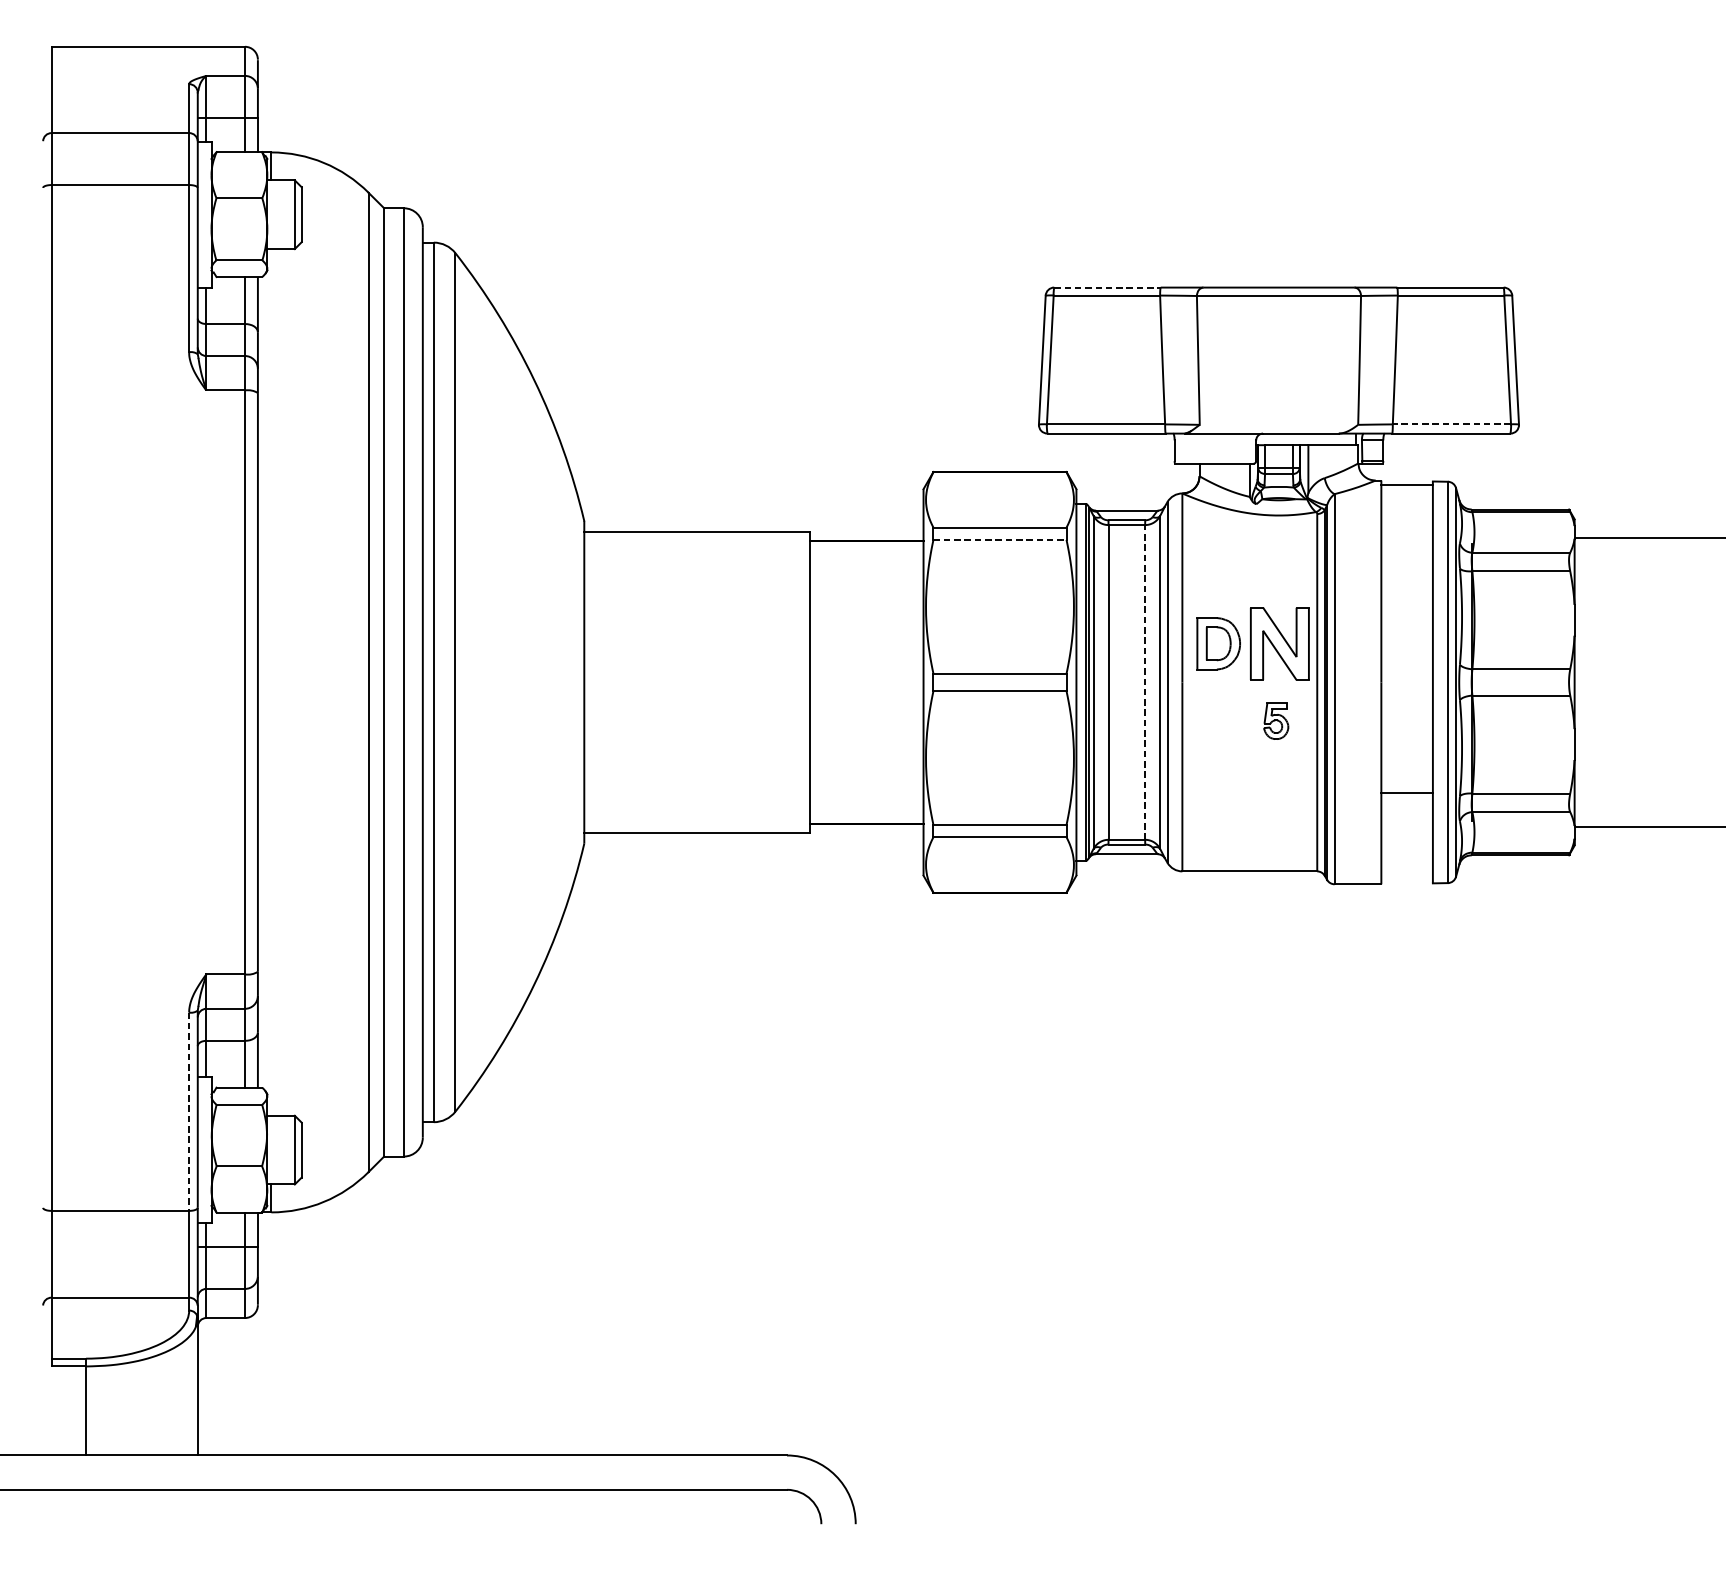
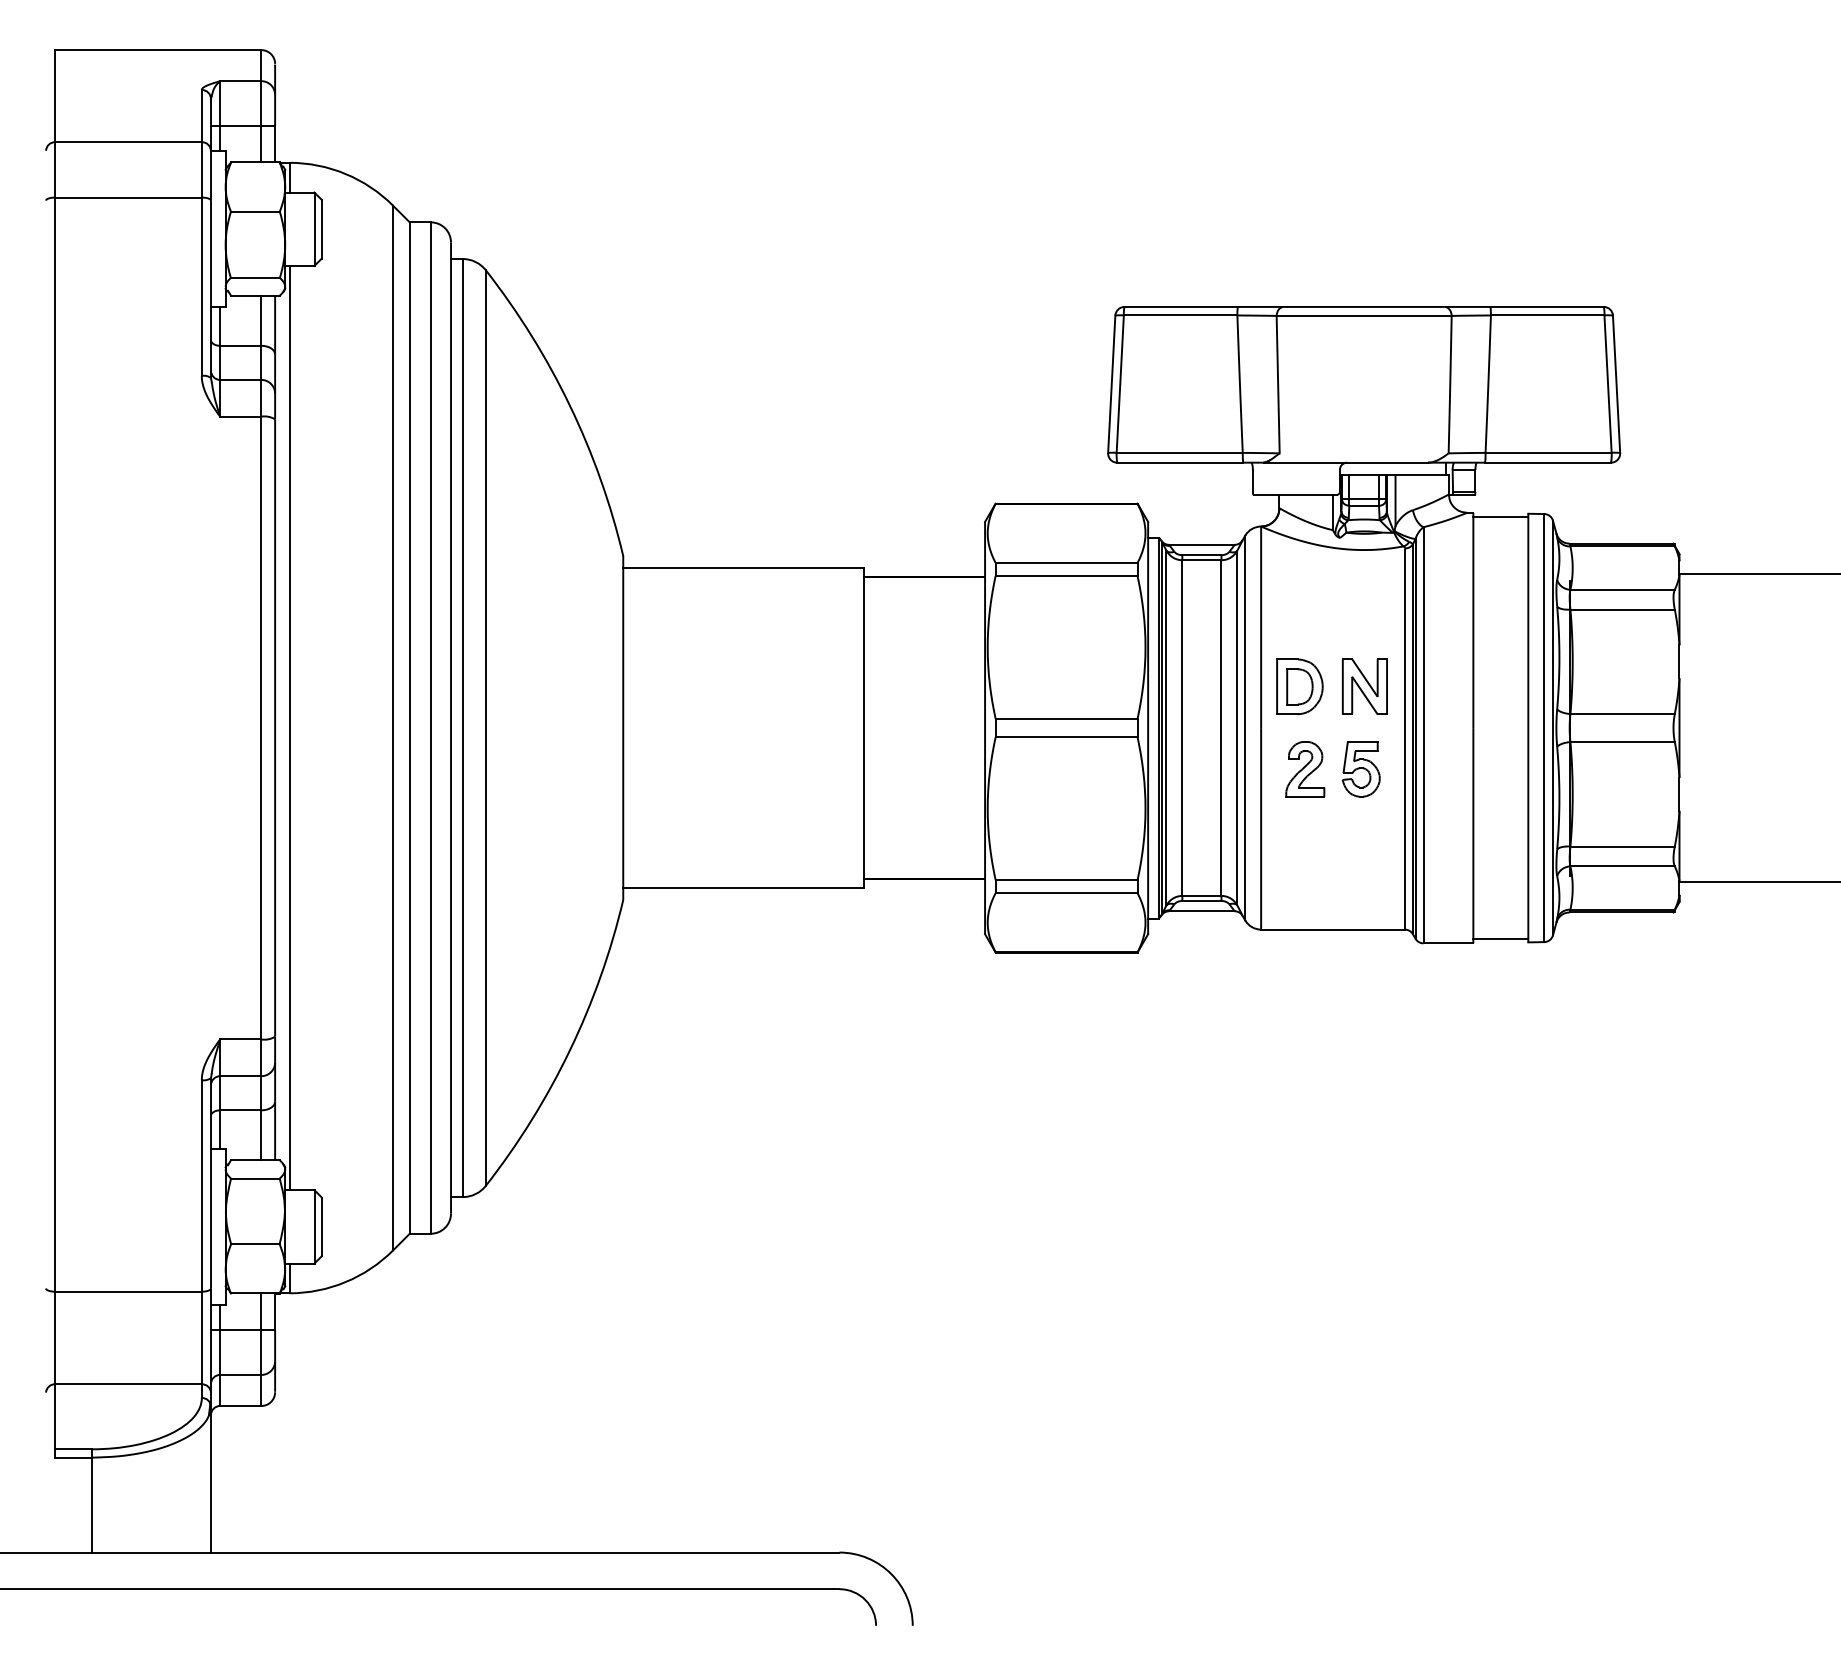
line: (1107, 287) -> (1181, 306), dashed -> solid
line: (1451, 424) -> (1548, 452), dashed -> solid
line: (999, 540) -> (1066, 576), dashed -> solid
part: (1279, 643) -> (1364, 686), size x0.71
line: (271, 681) -> (289, 727), added
line: (1145, 682) -> (1221, 728), dashed -> solid
part: (1223, 721) -> (1305, 769), added
part: (1275, 721) -> (1360, 769), size x1.43
line: (1406, 792) -> (1500, 938), moved
line: (188, 1111) -> (201, 1185), dashed -> solid

